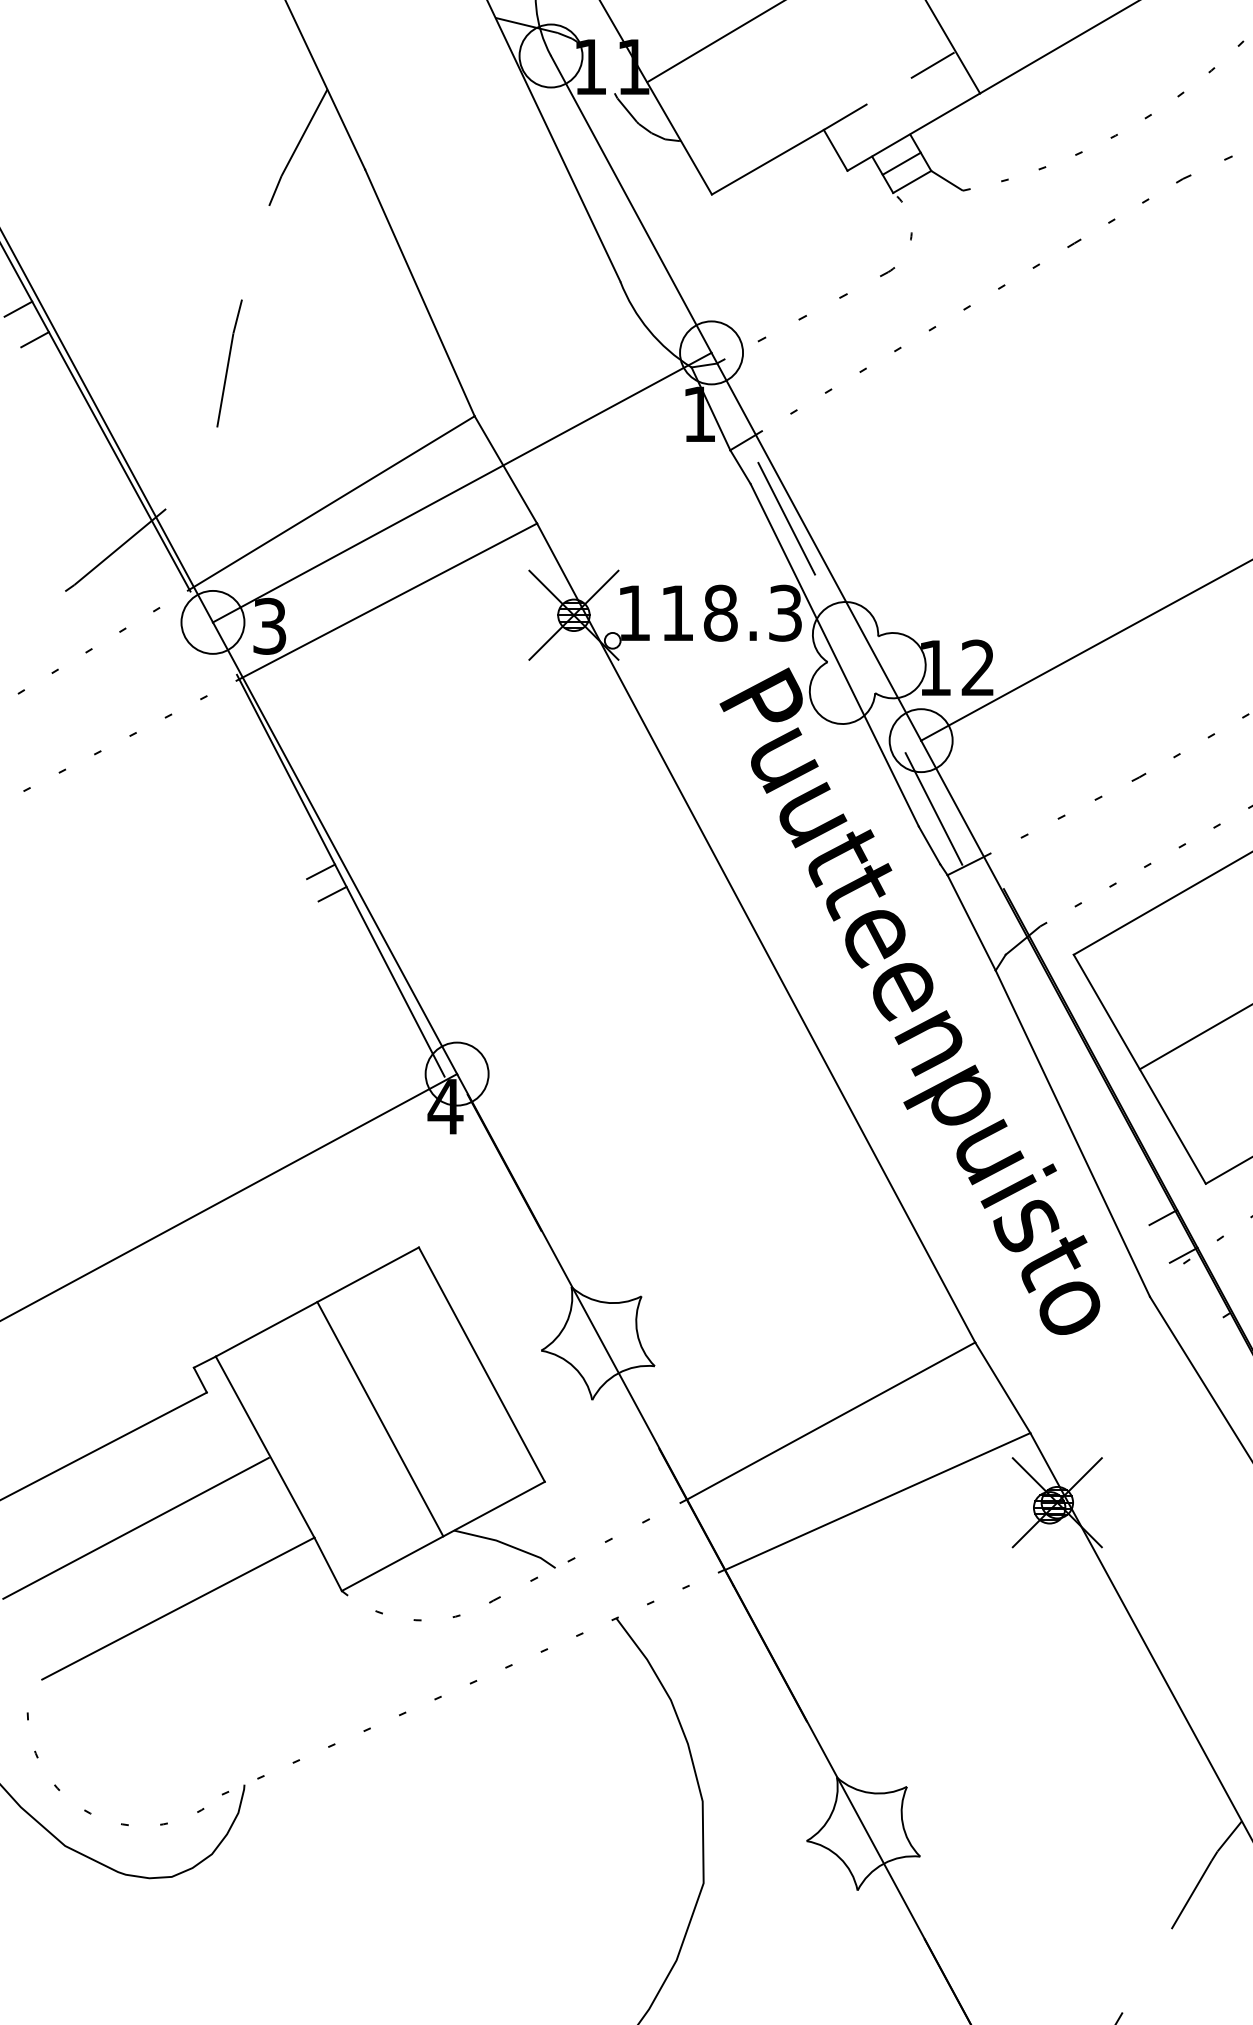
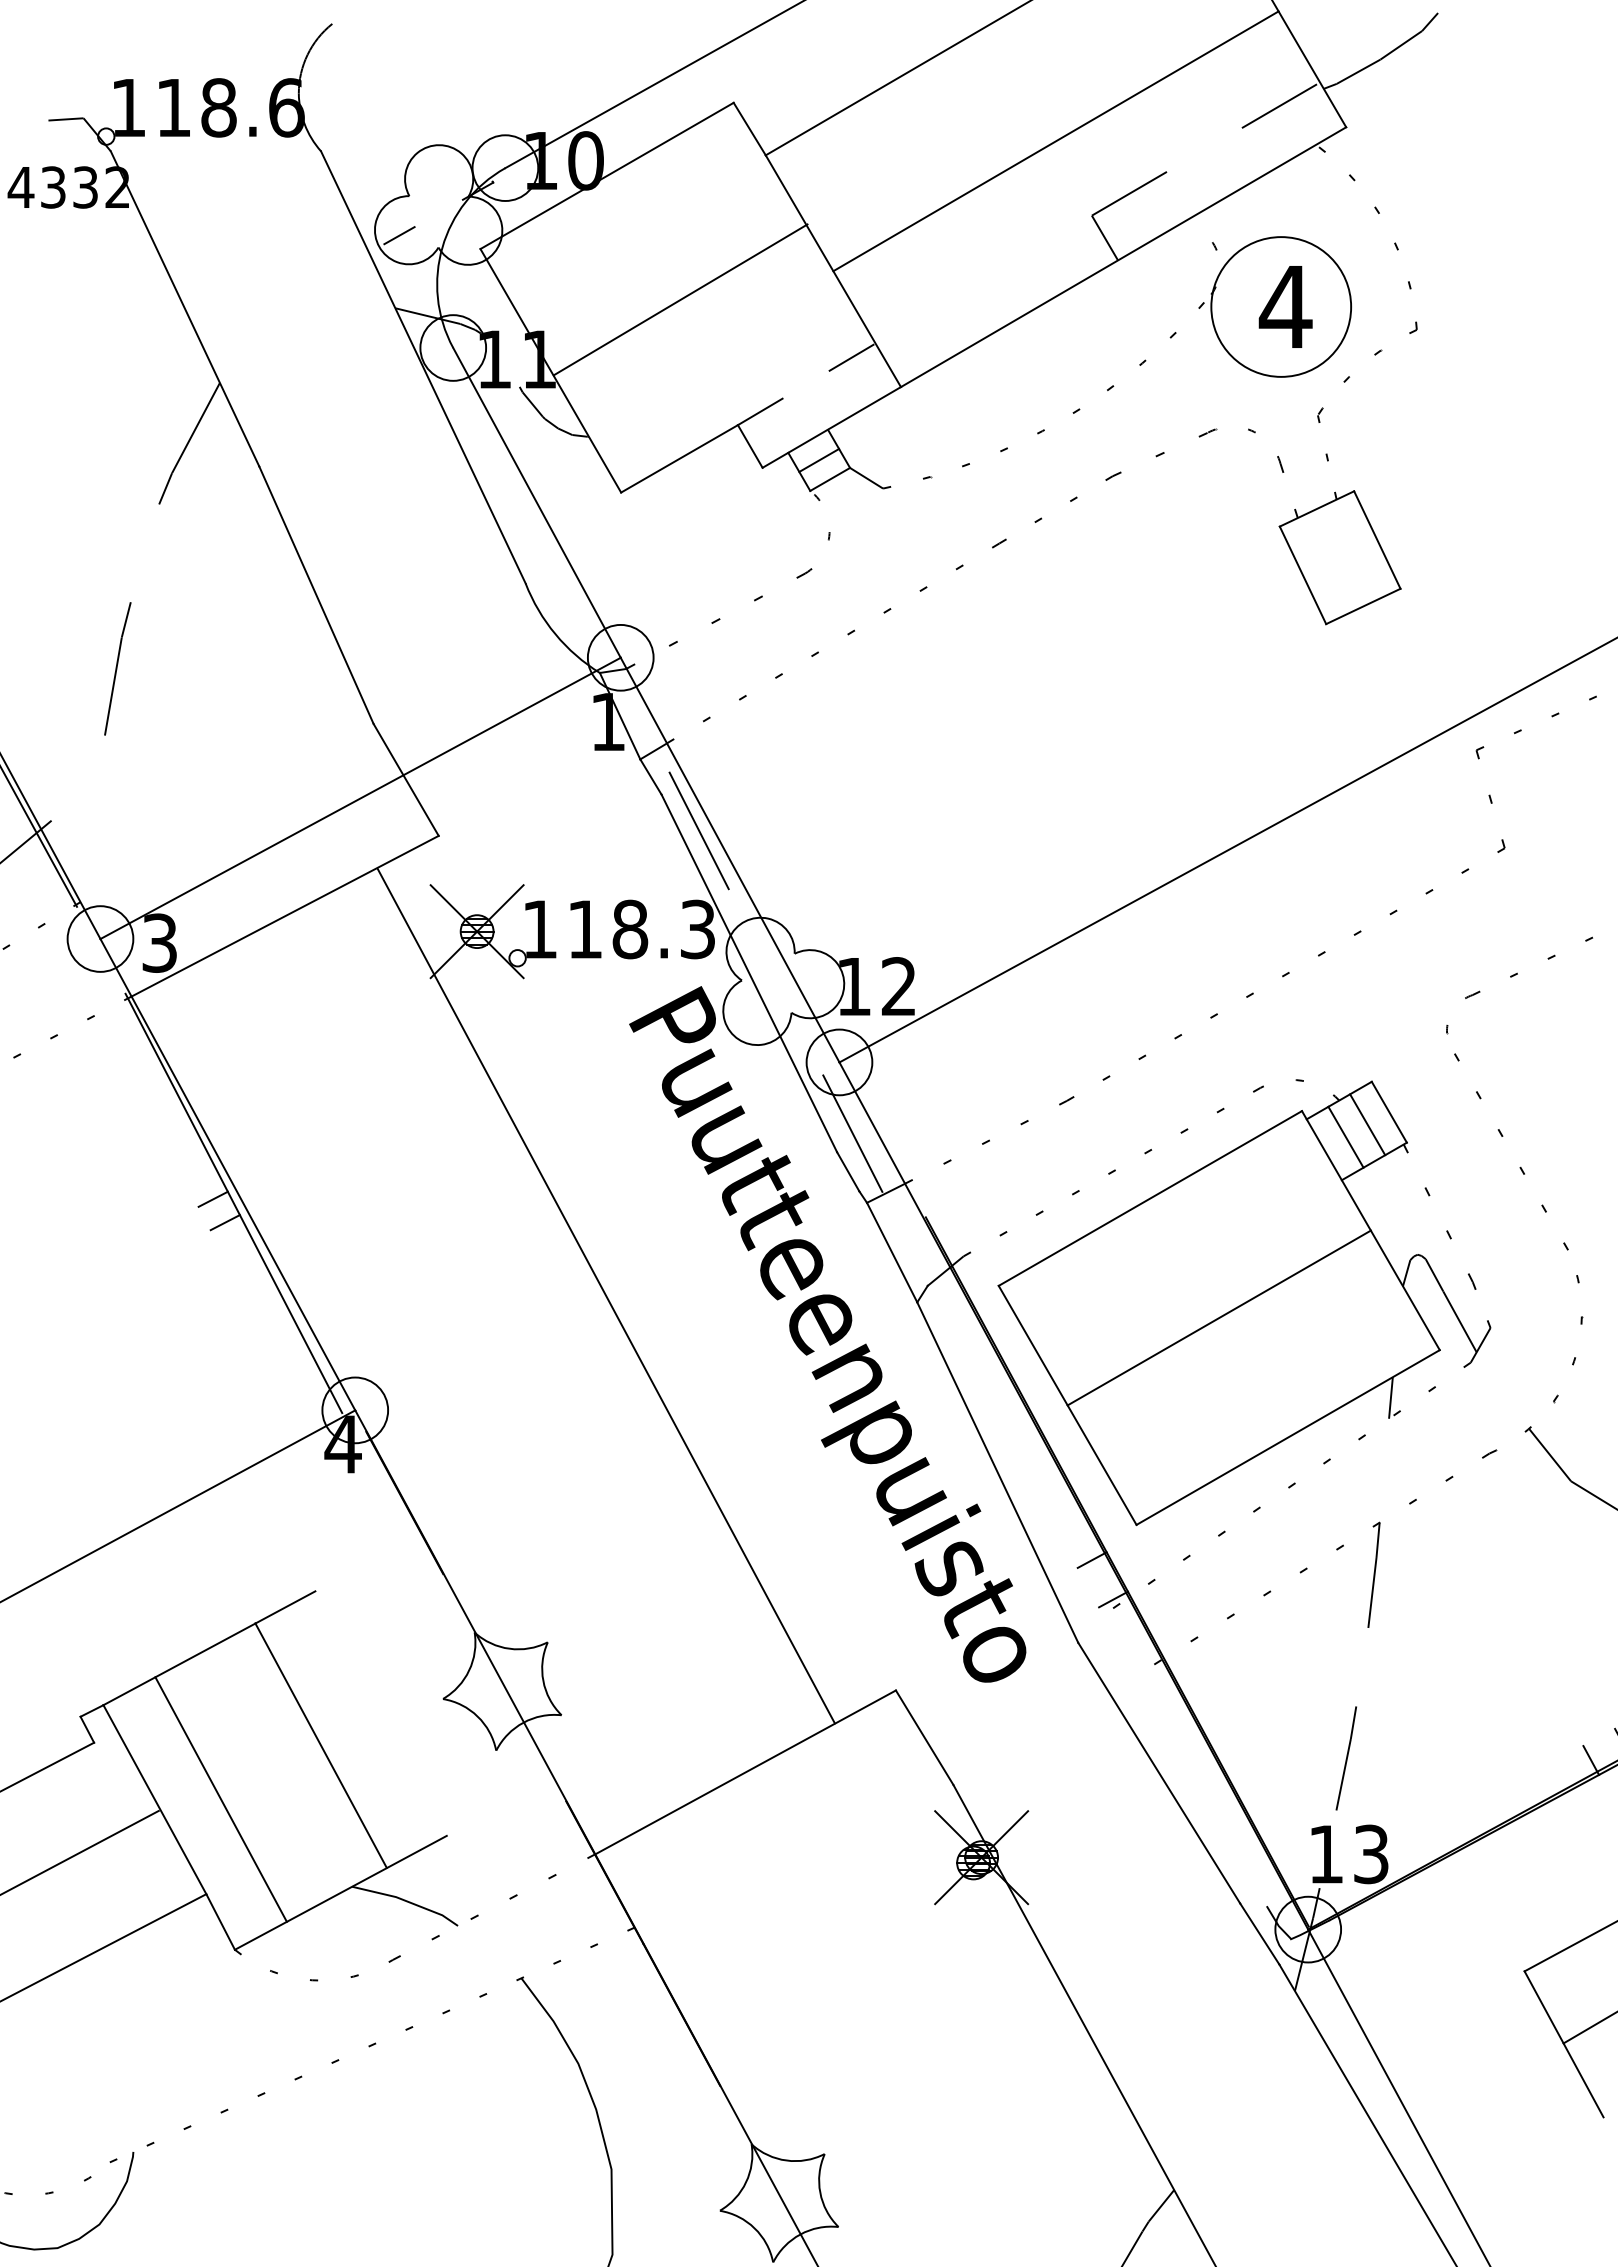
line: (333, 501) -> (226, 812), removed
line: (755, 932) -> (605, 1295), moved
line: (481, 1364) -> (320, 1745), moved
line: (379, 1419) -> (220, 1799), moved
line: (878, 1501) -> (794, 1856), removed

